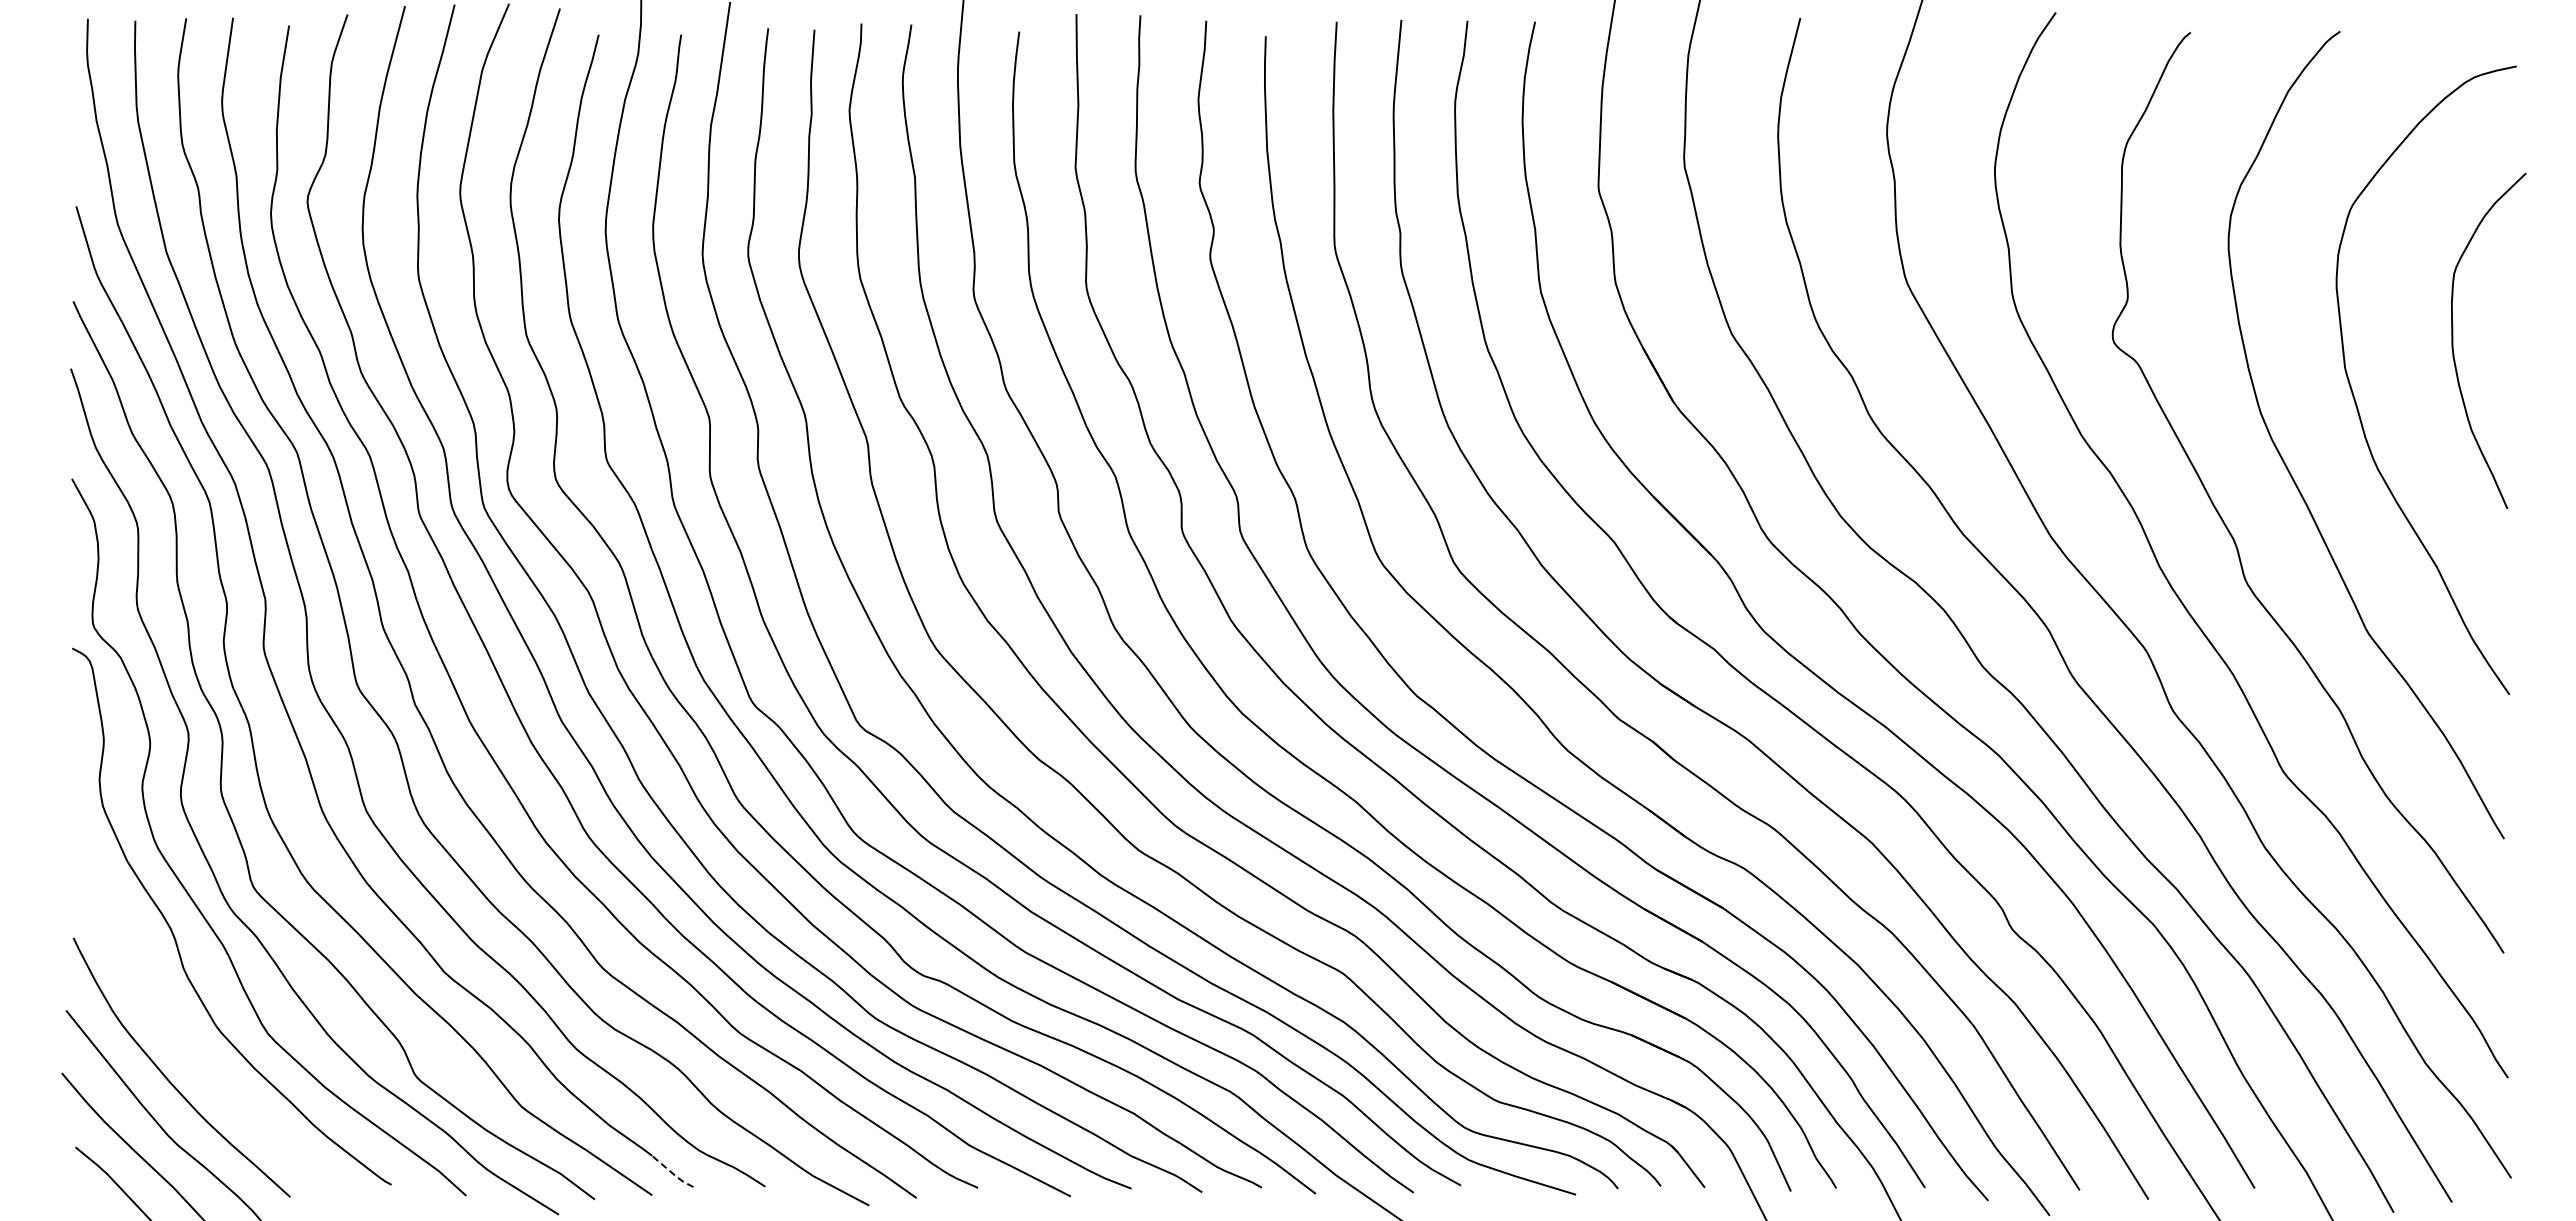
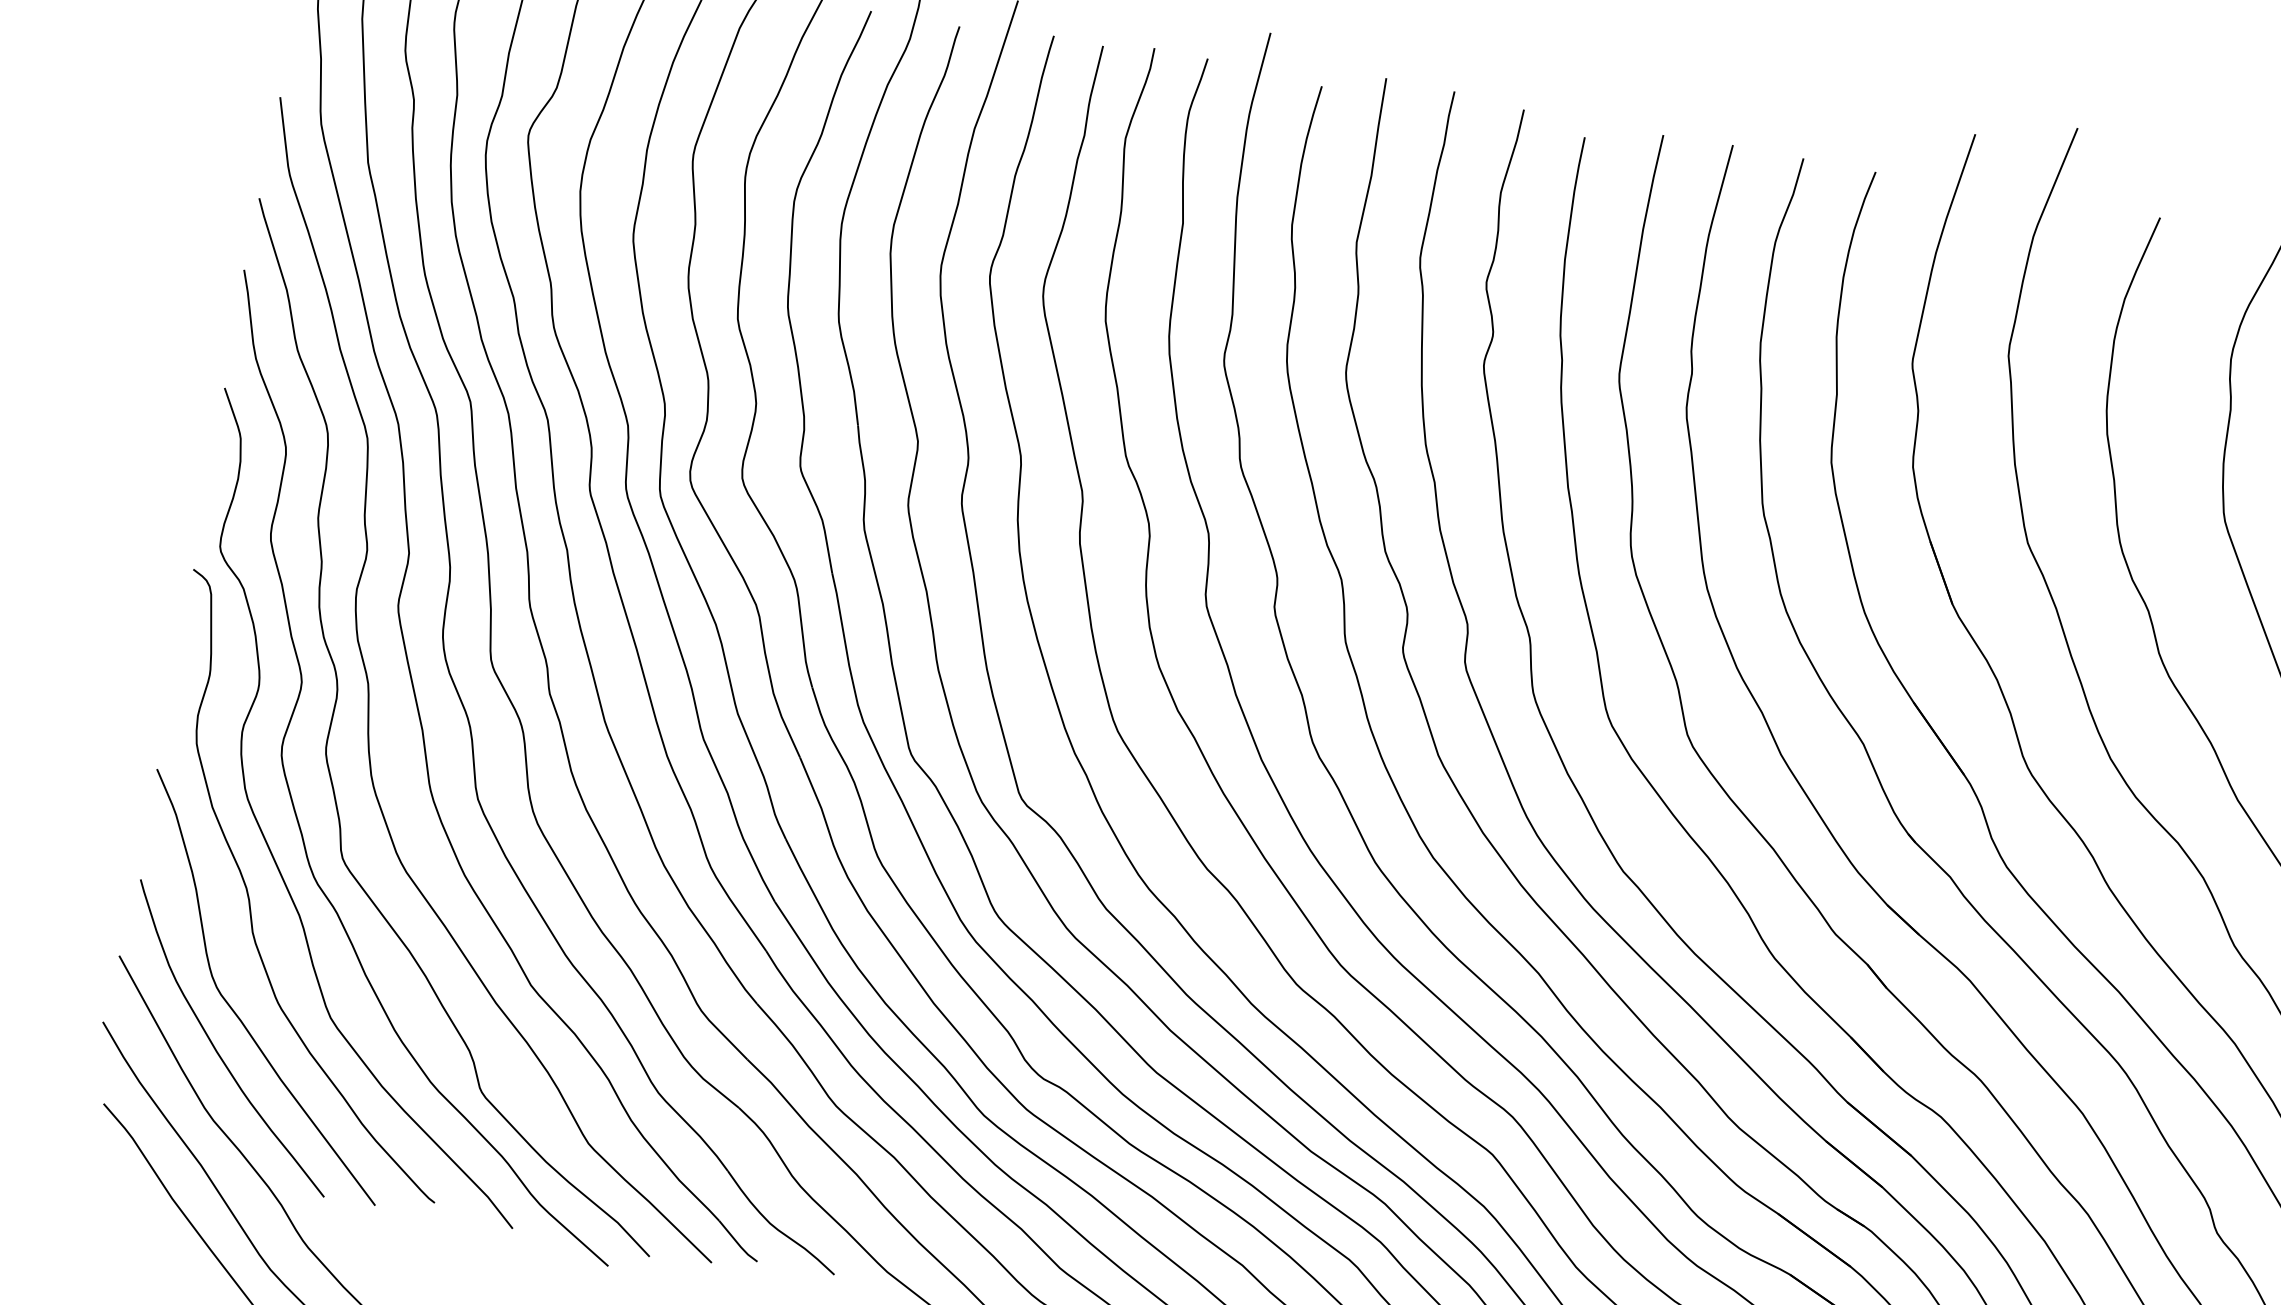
curve: (183, 1045) -> (238, 1015), added
line: (672, 1173) -> (737, 1243), dashed -> solid

